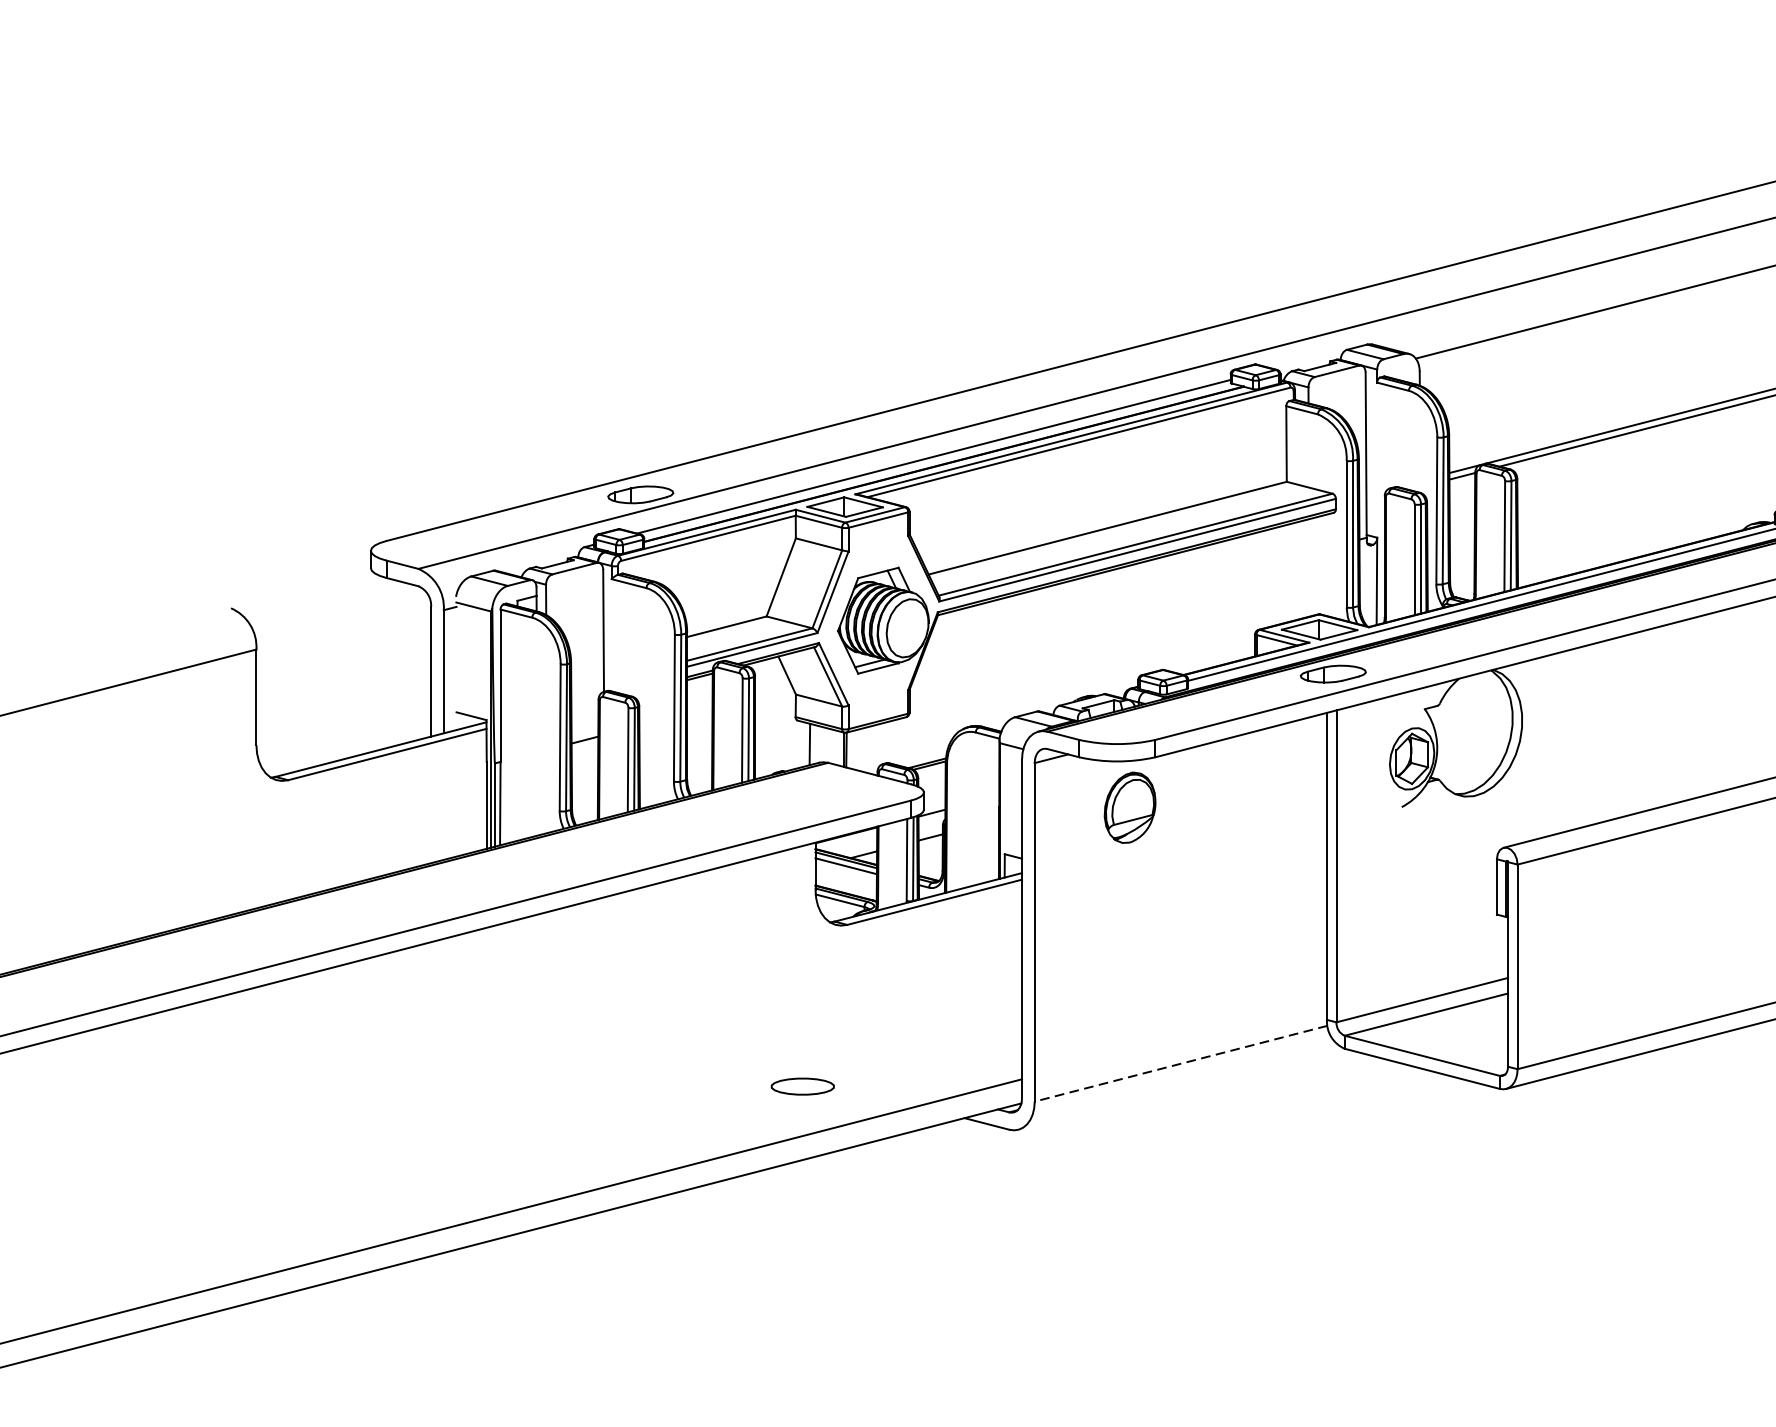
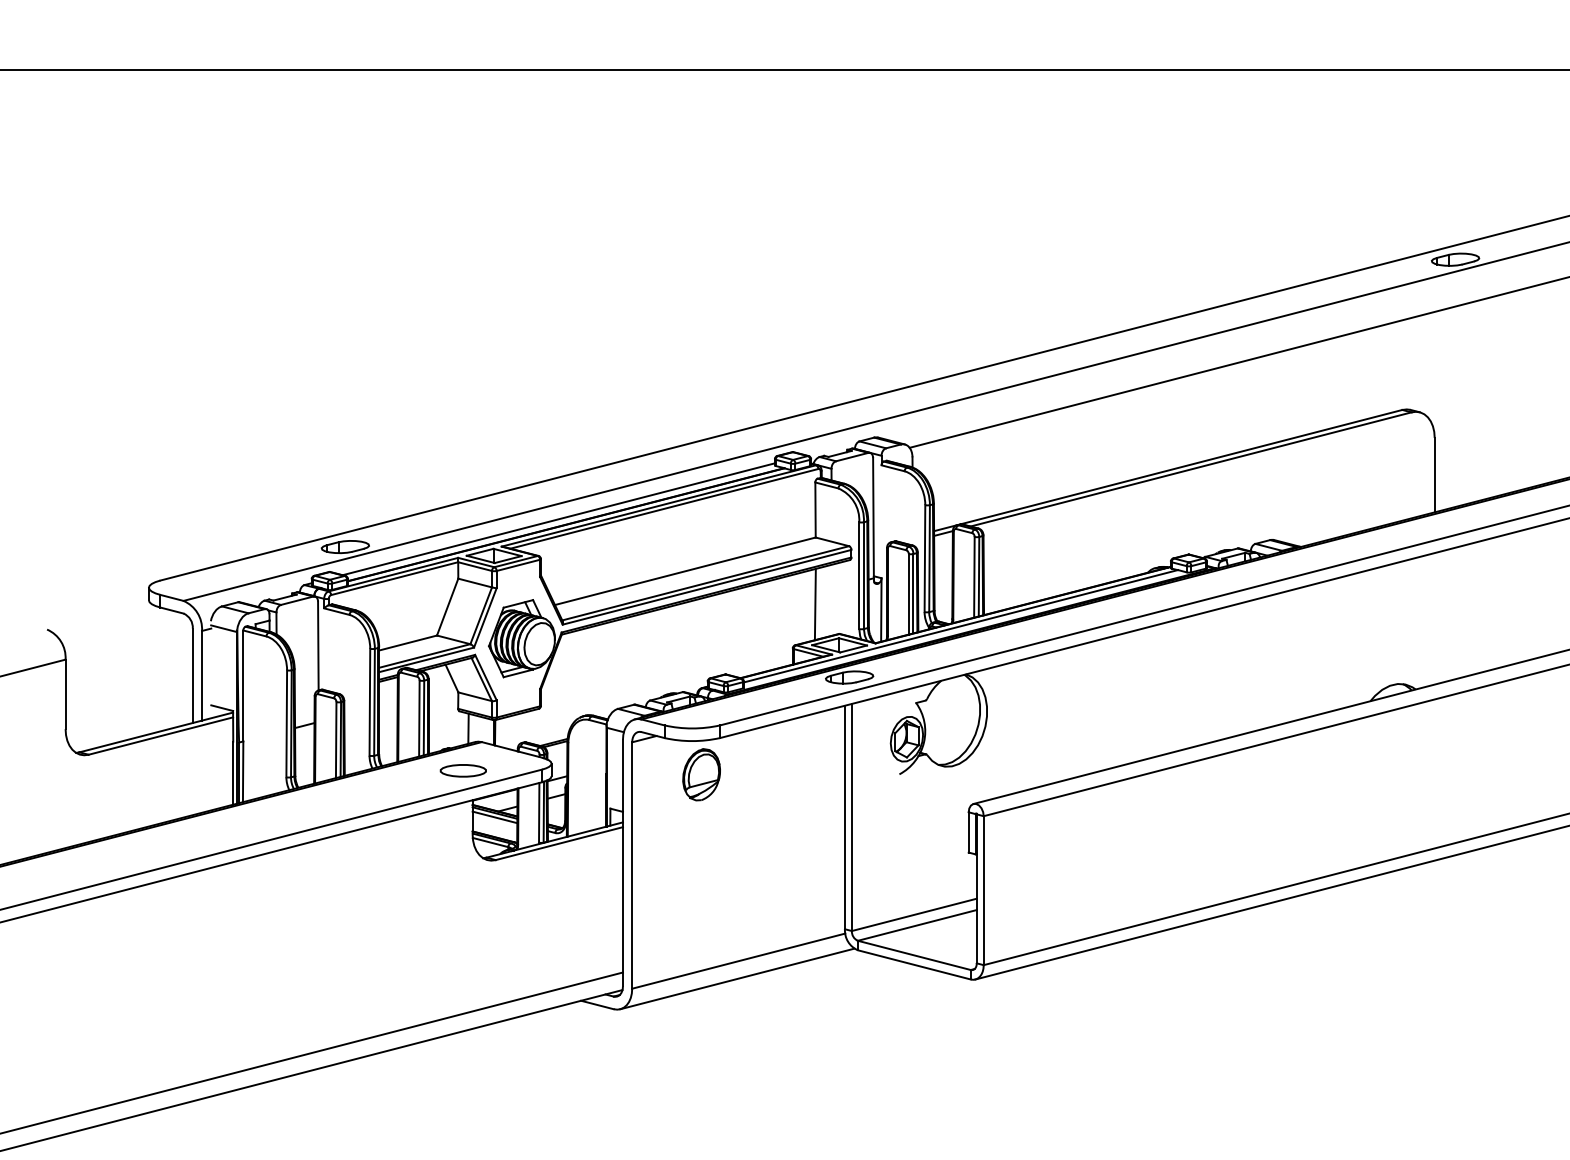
line: (1285, 573) -> (814, 604), added
line: (1180, 1064) -> (738, 961), dashed -> solid
part: (801, 1086) -> (462, 770), moved
line: (1179, 1087) -> (737, 978), added

